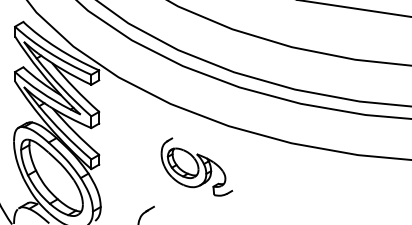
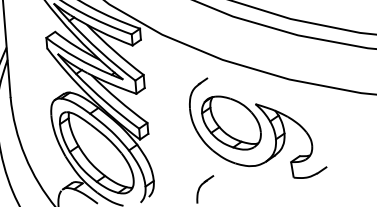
part: (196, 166) -> (257, 127), size x1.67

